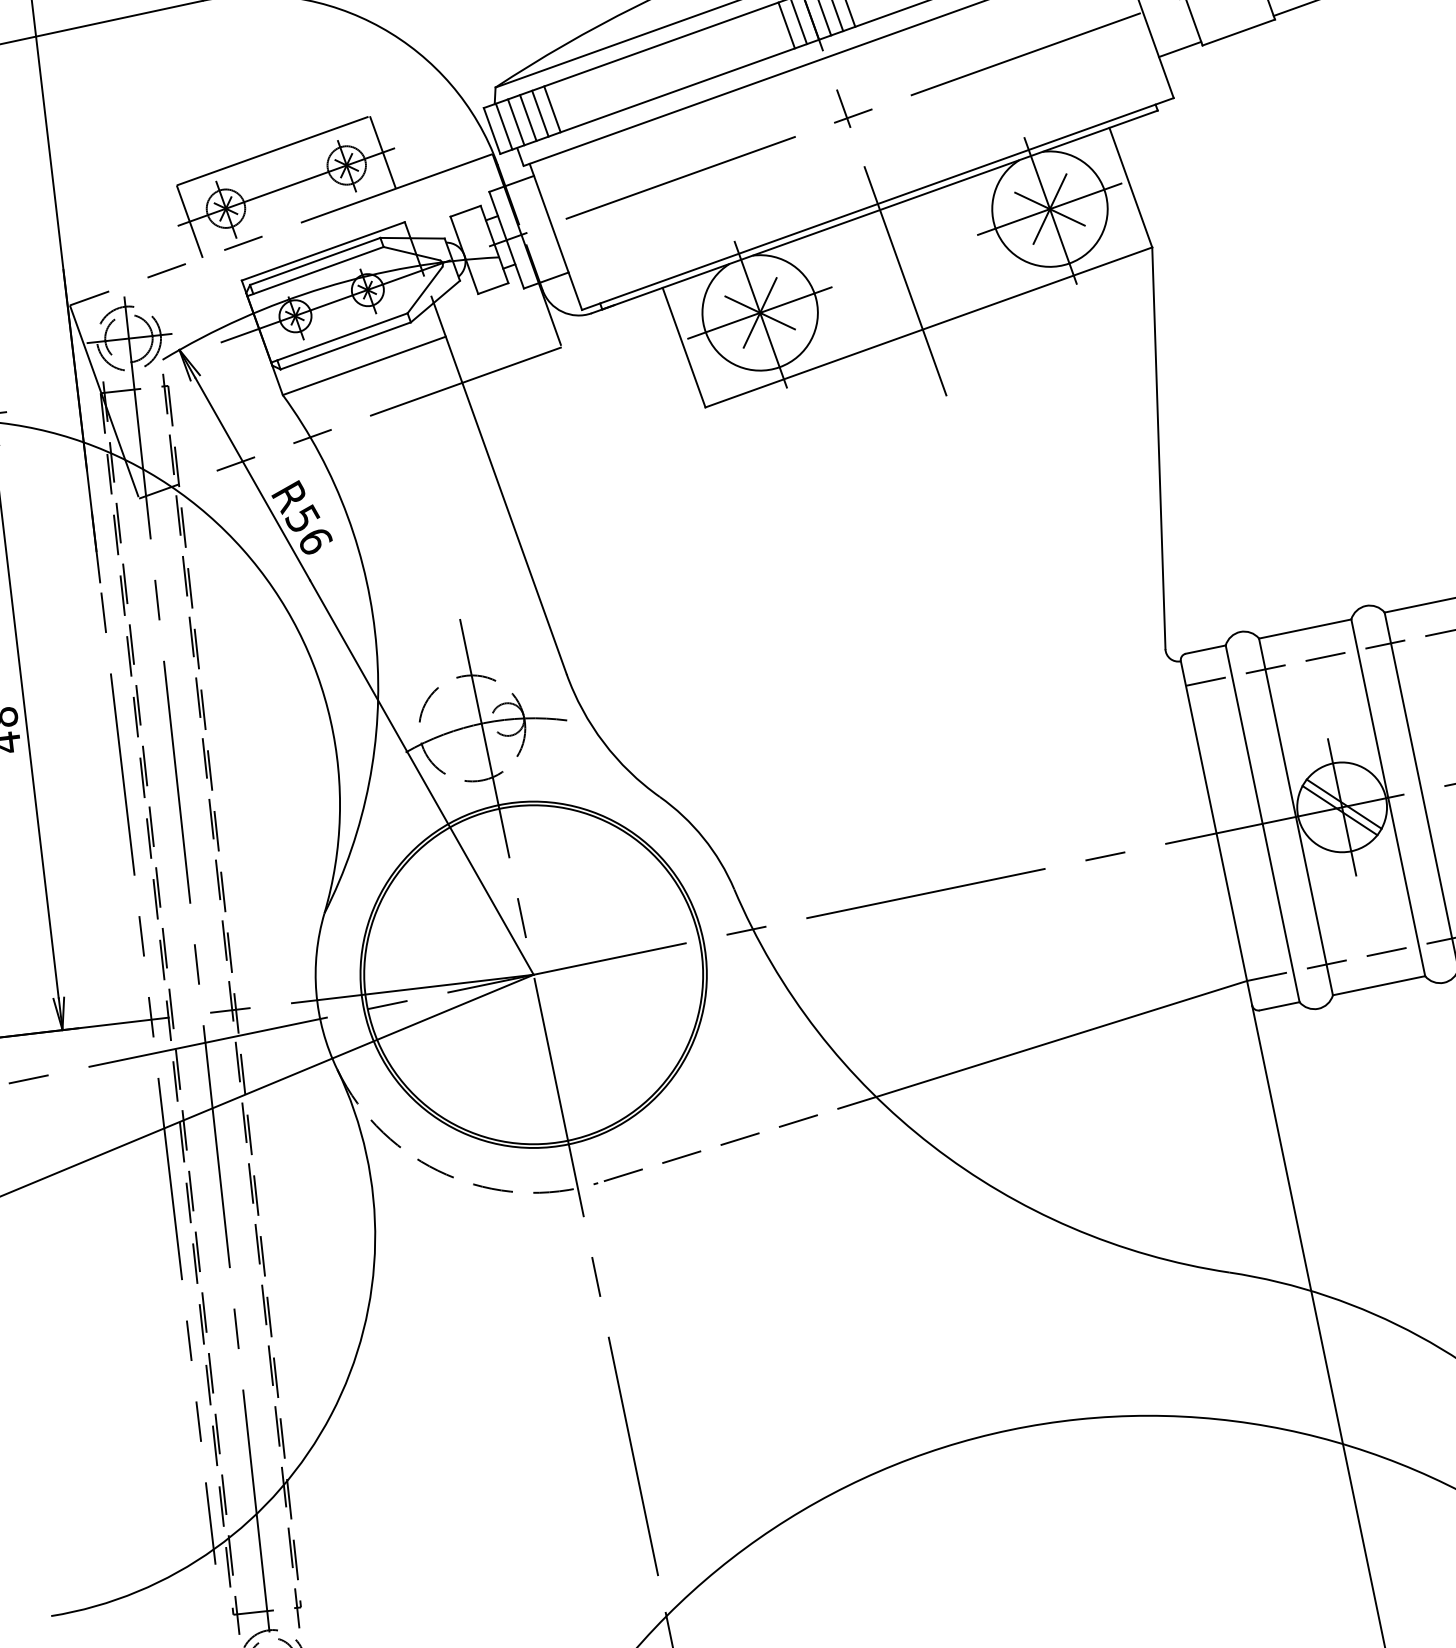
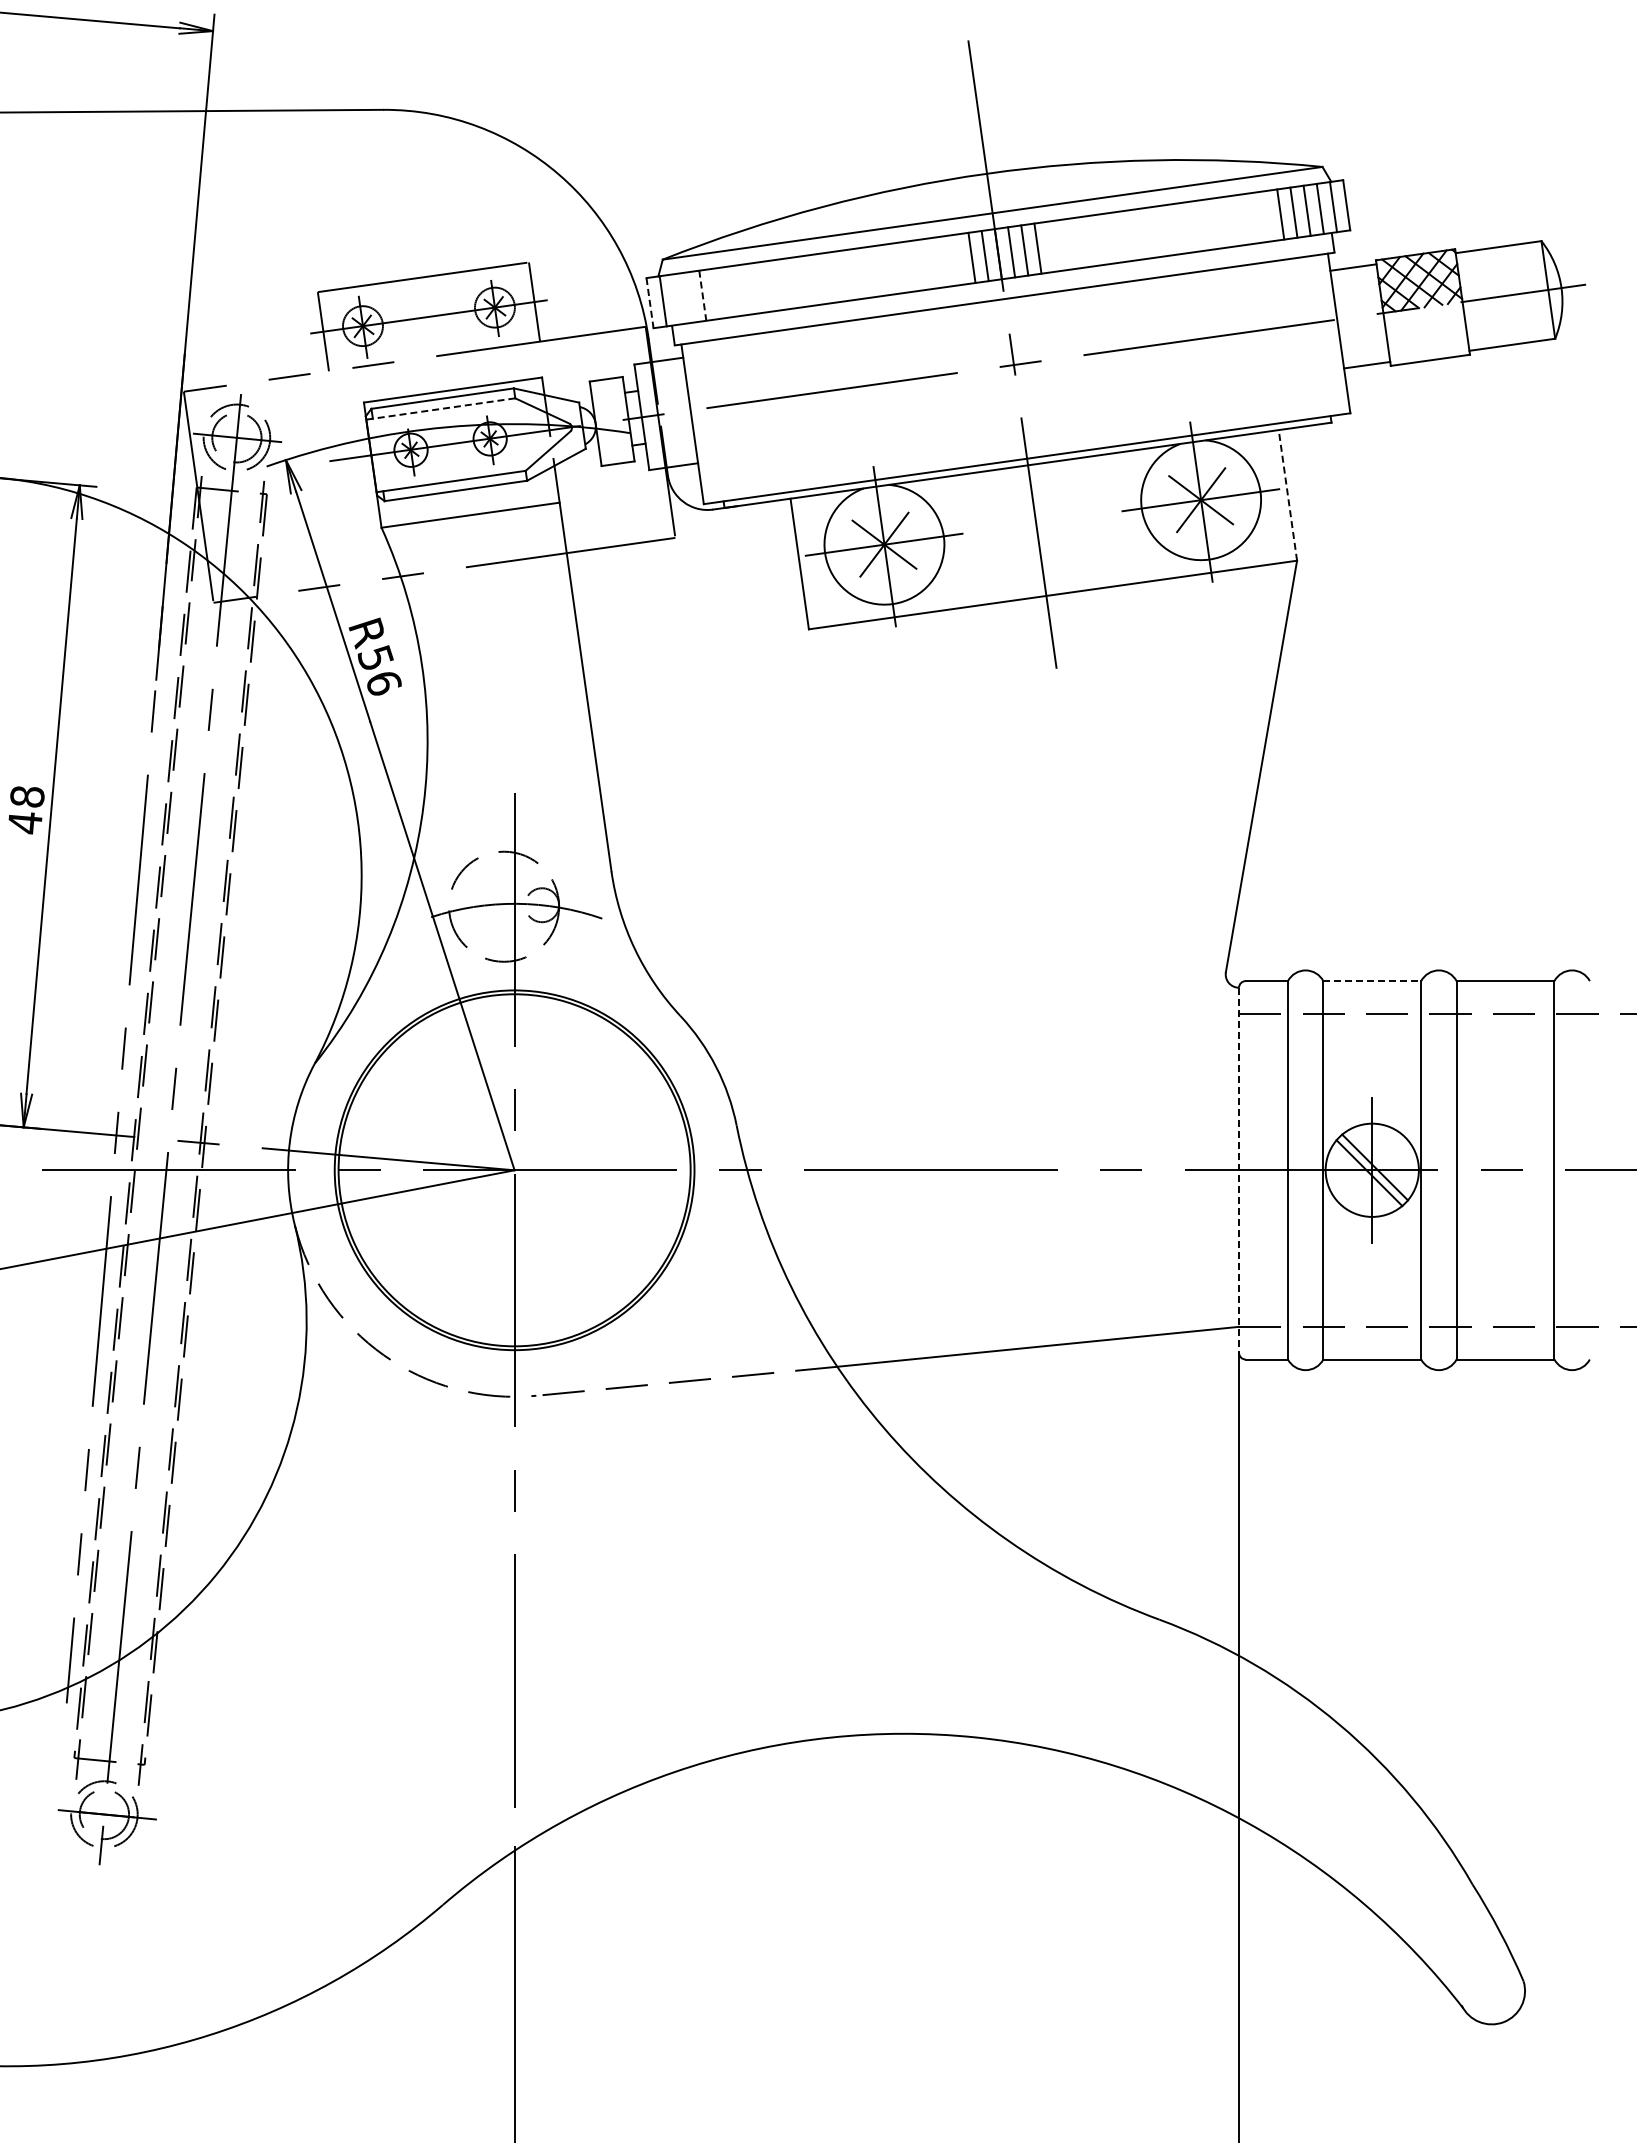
line: (551, 109) -> (715, 293), removed
line: (540, 114) -> (702, 296), solid -> dashed
line: (528, 117) -> (689, 297), removed
line: (515, 122) -> (675, 299), removed
line: (492, 131) -> (650, 303), solid -> dashed
line: (1130, 187) -> (1287, 495), solid -> dashed
line: (315, 272) -> (440, 409), solid -> dashed
line: (1305, 629) -> (1372, 981), solid -> dashed
line: (1217, 833) -> (1239, 1170), solid -> dashed

